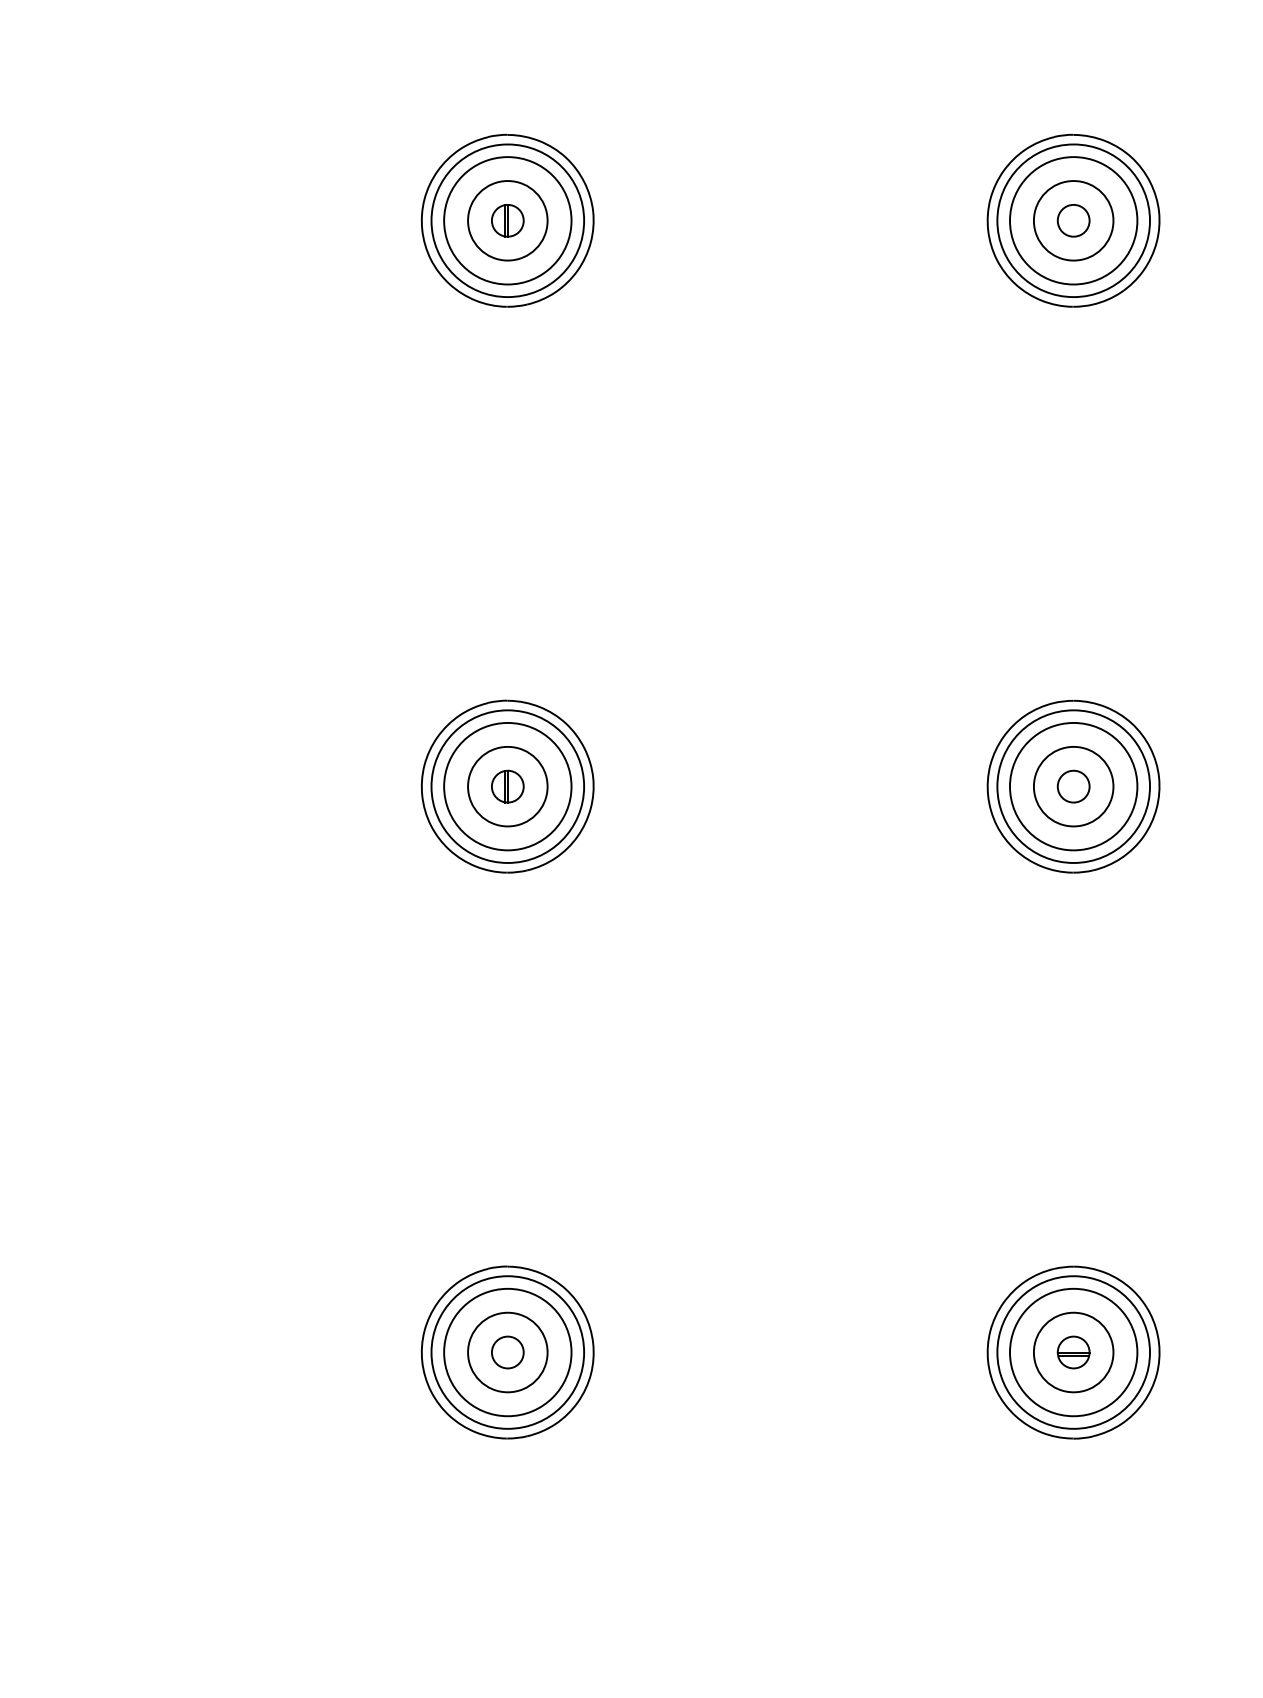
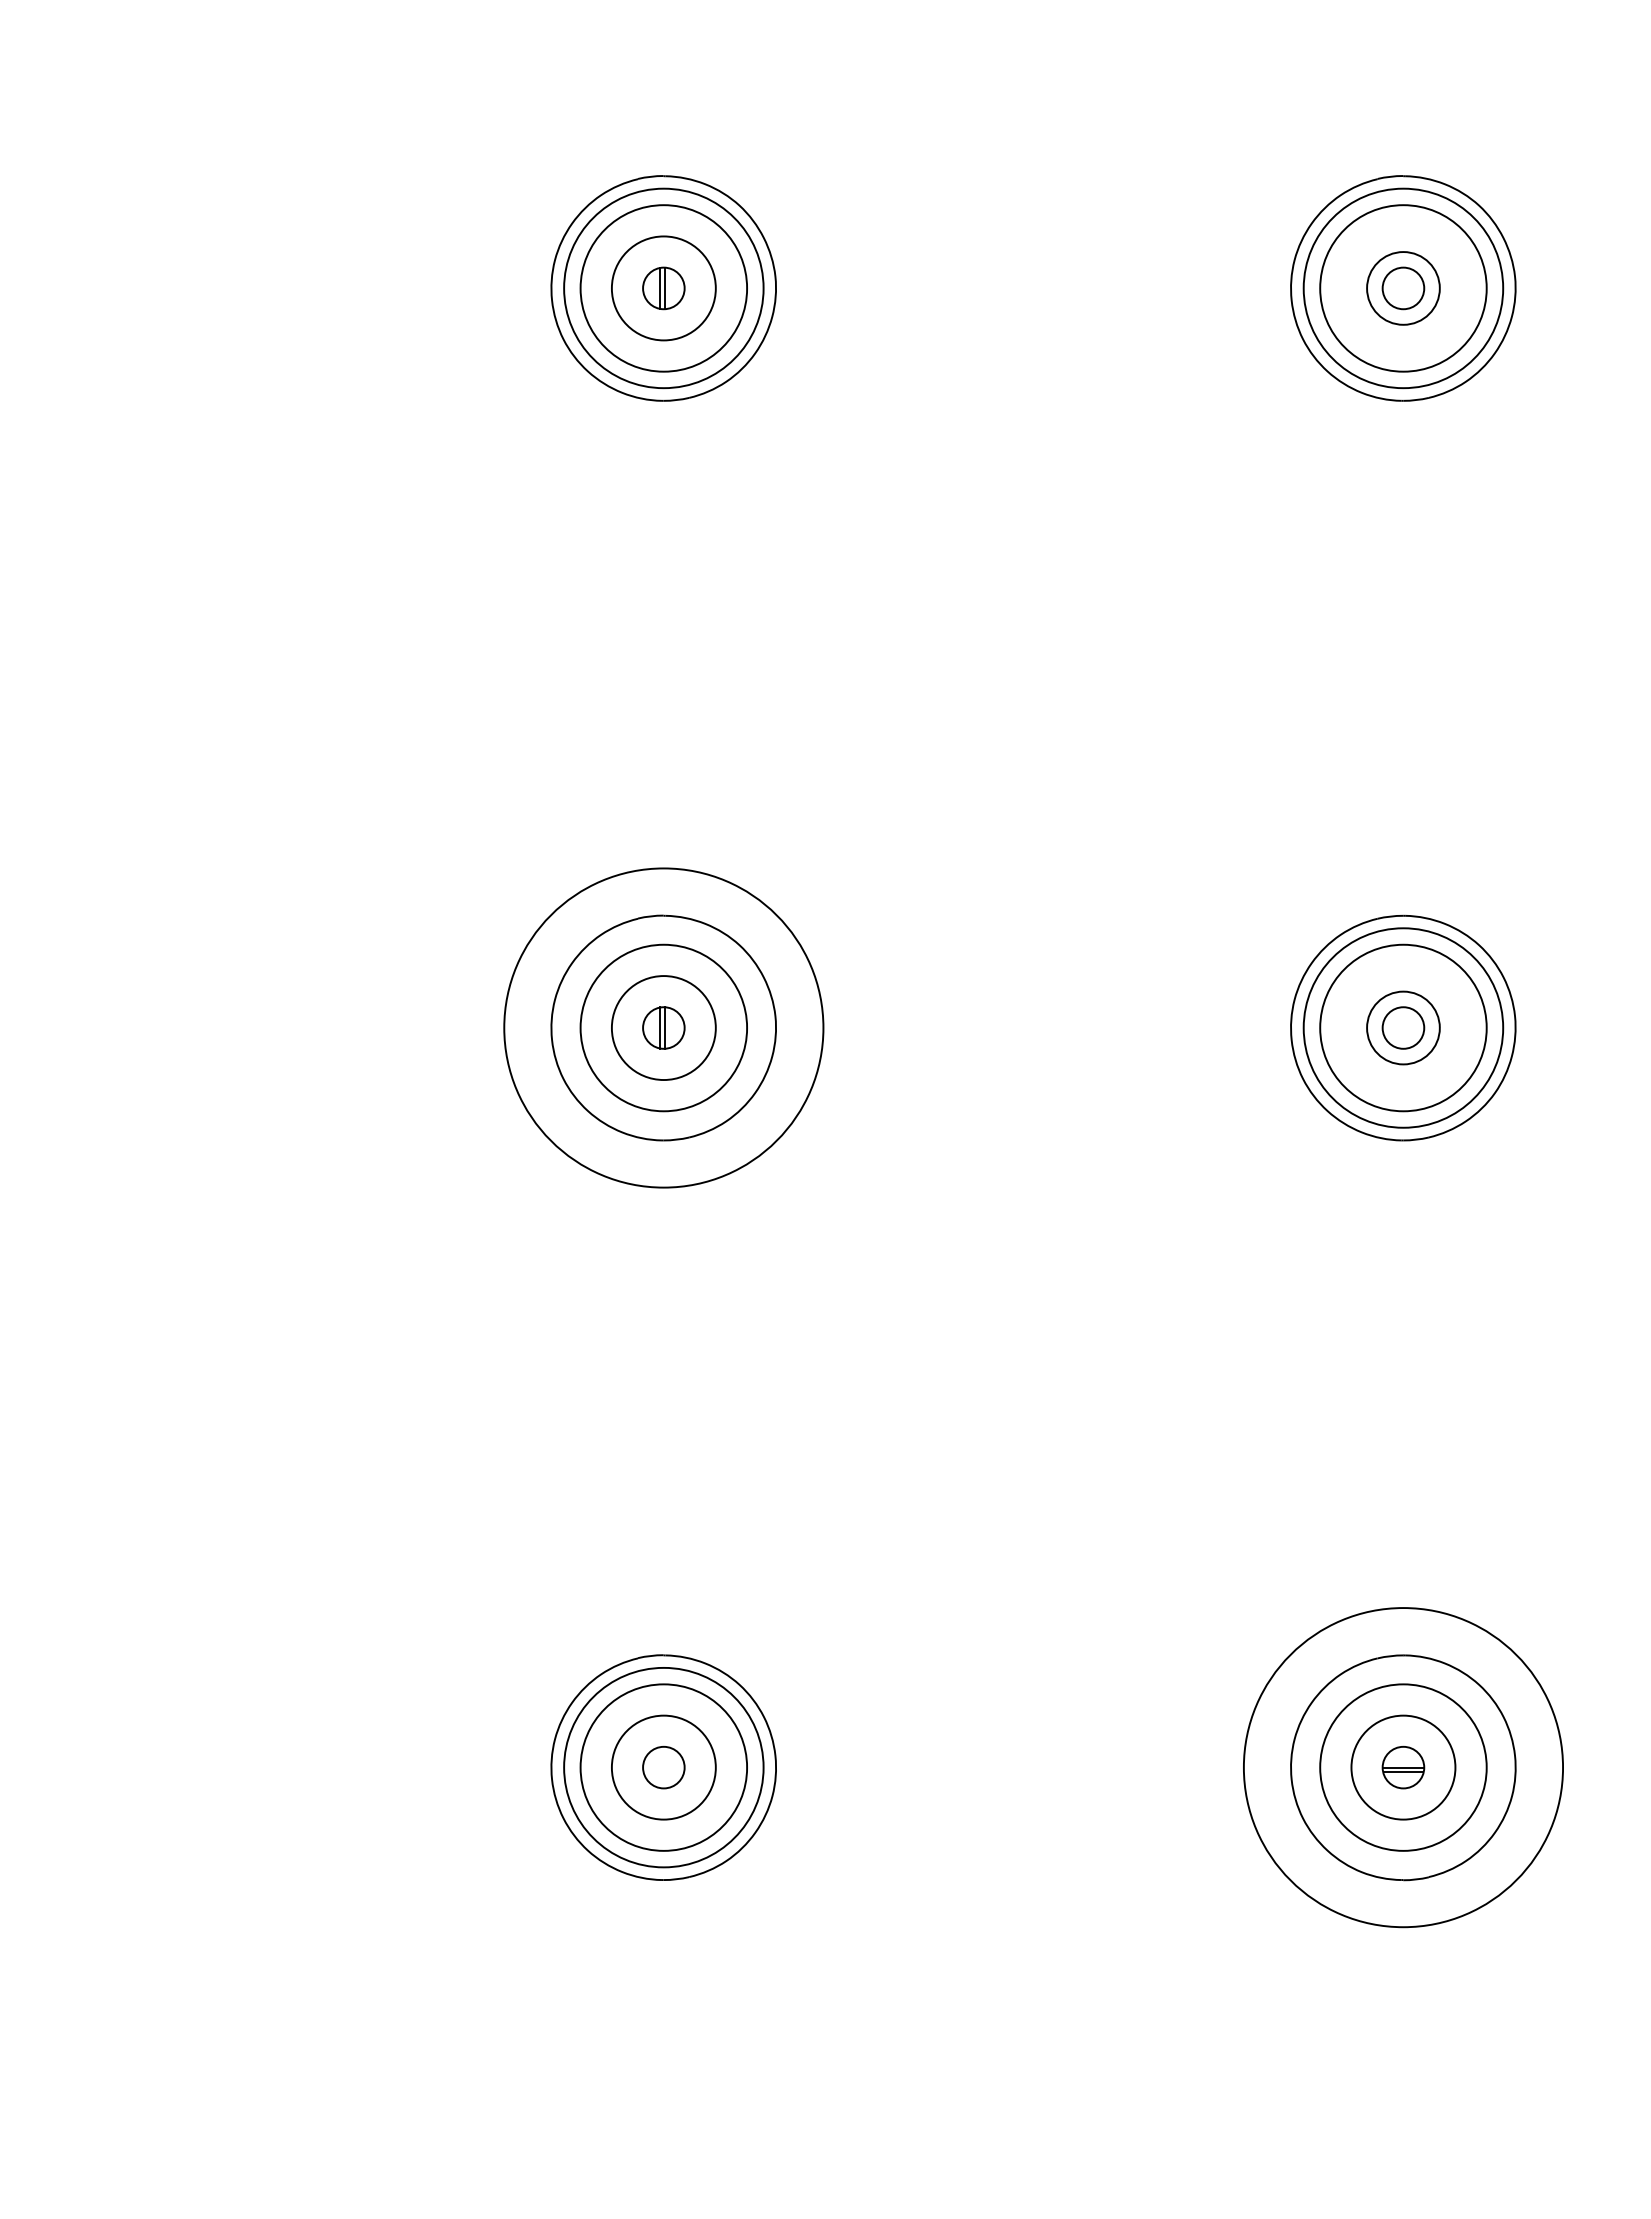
circle: (1073, 220) -> (1403, 288), size x0.7
circle: (507, 786) -> (663, 1027), size x1.6
circle: (1073, 787) -> (1403, 1028), size x0.7
circle: (1073, 1352) -> (1403, 1767), size x1.6

